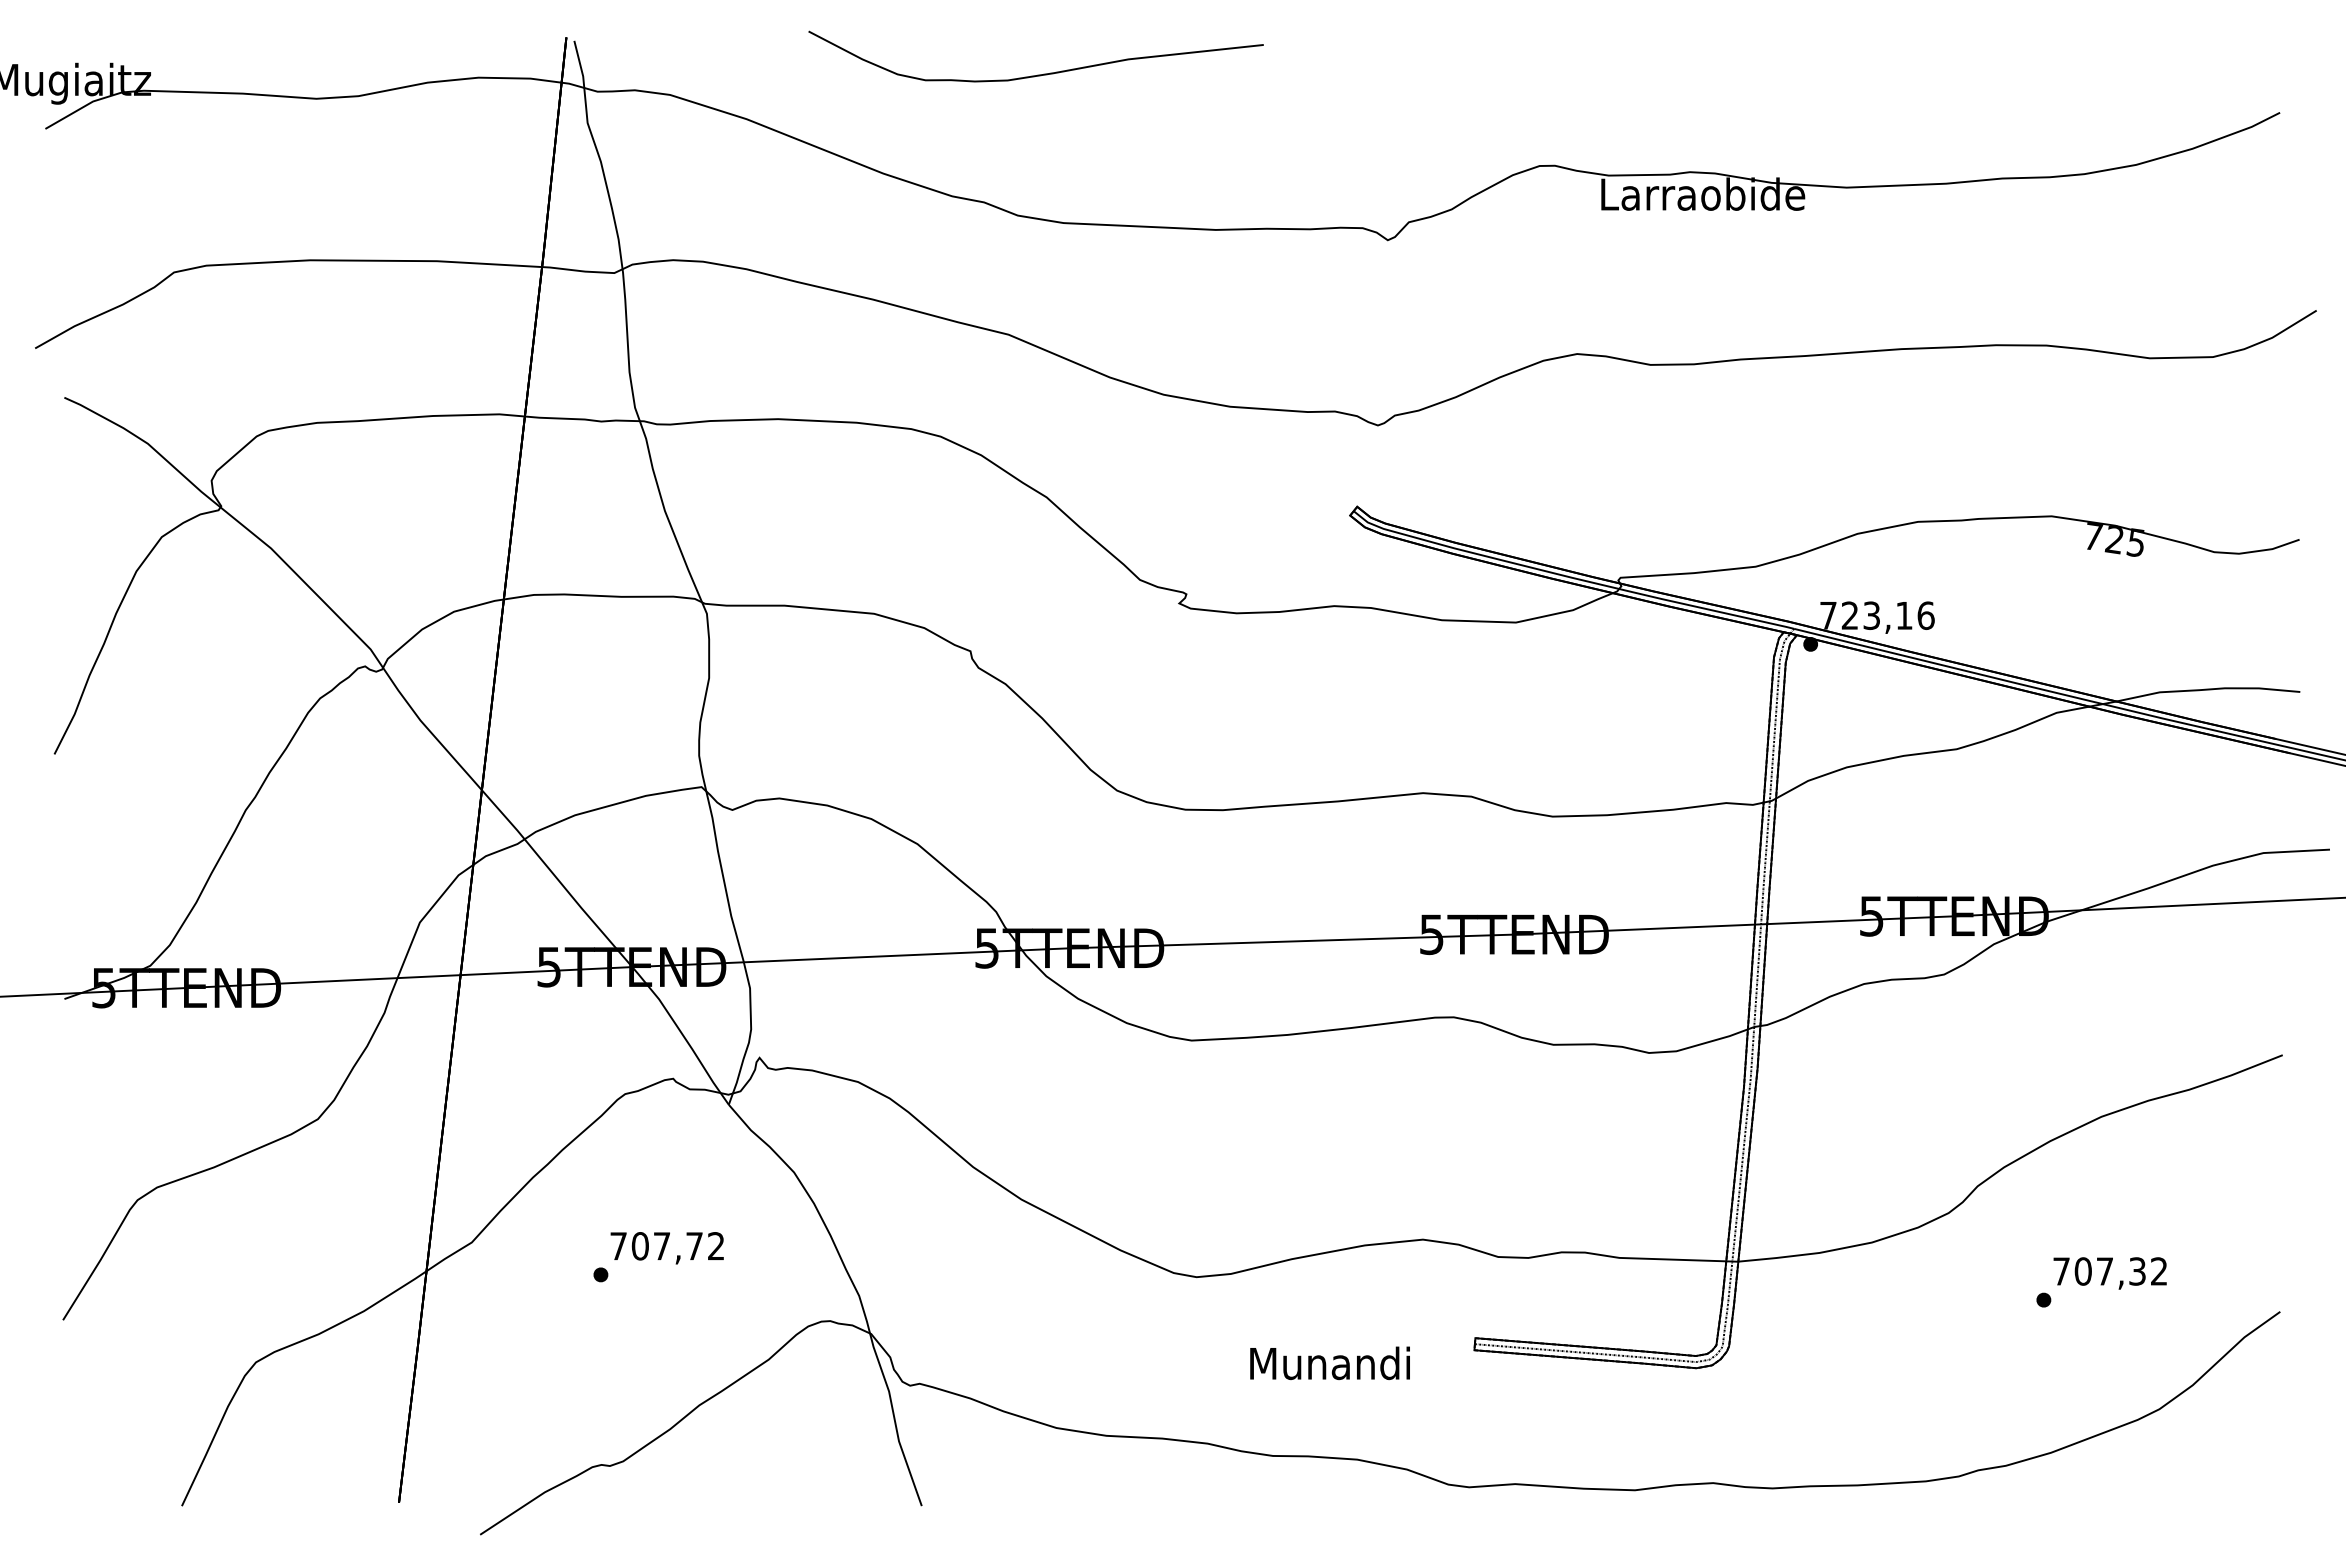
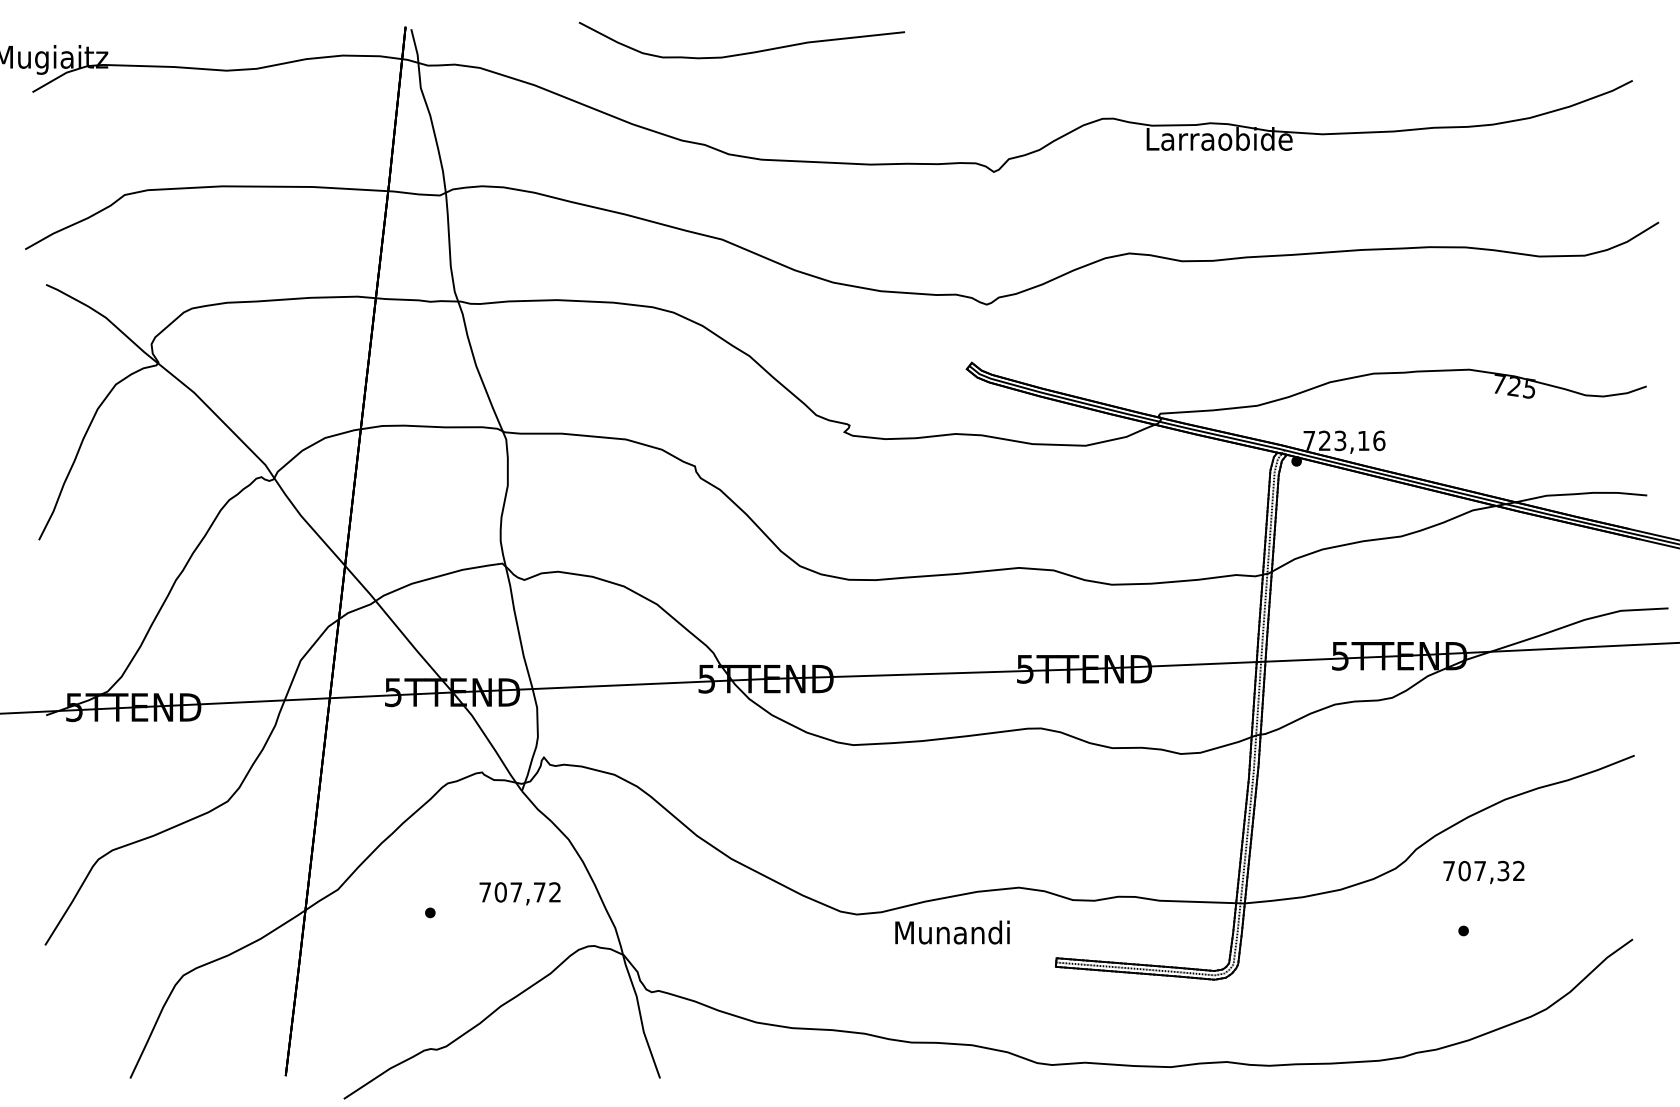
text: (666, 1248) -> (519, 894), moved
text: (2109, 1273) -> (1483, 872), moved
text: (1329, 1363) -> (952, 932), moved

